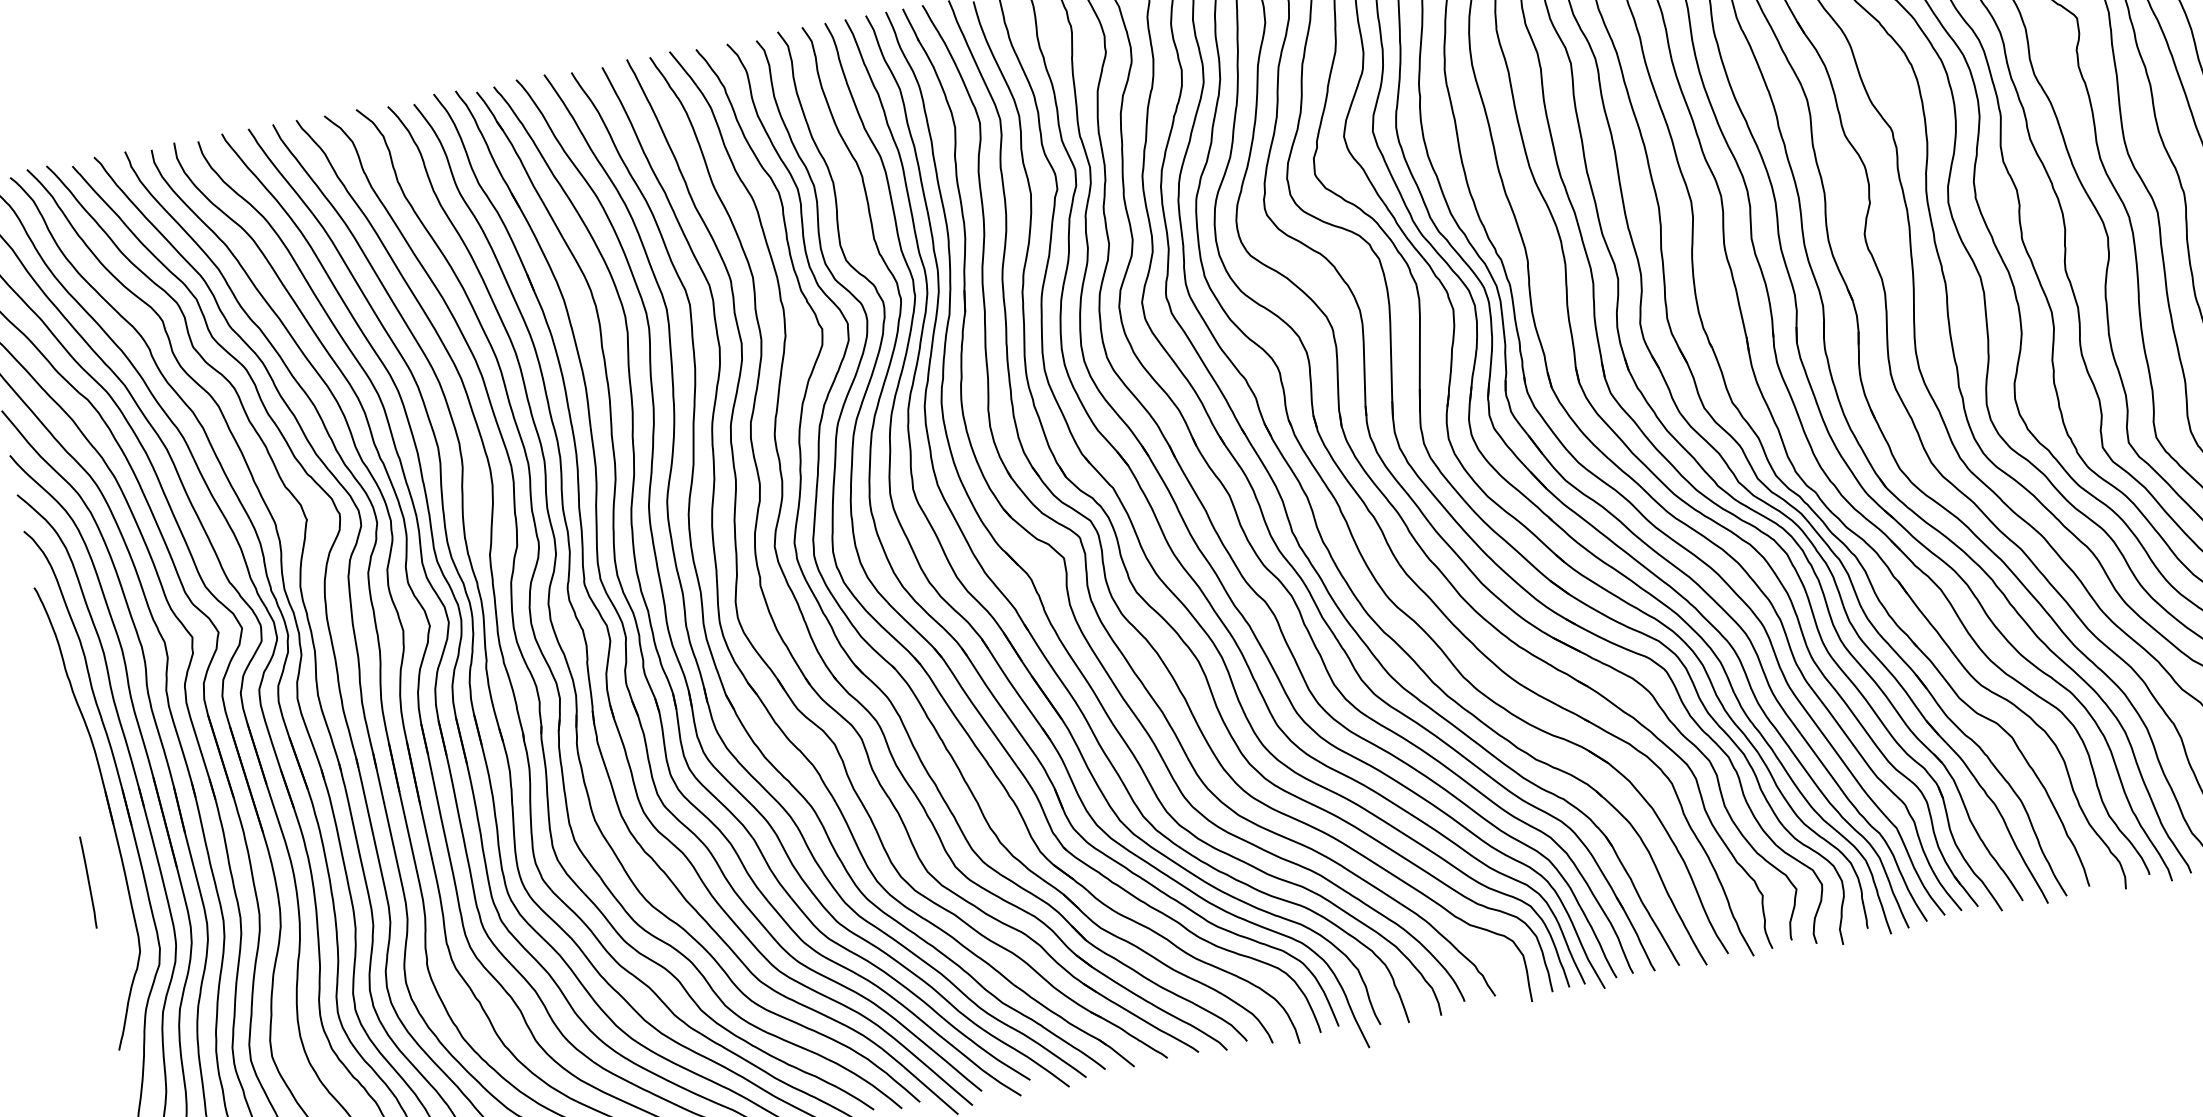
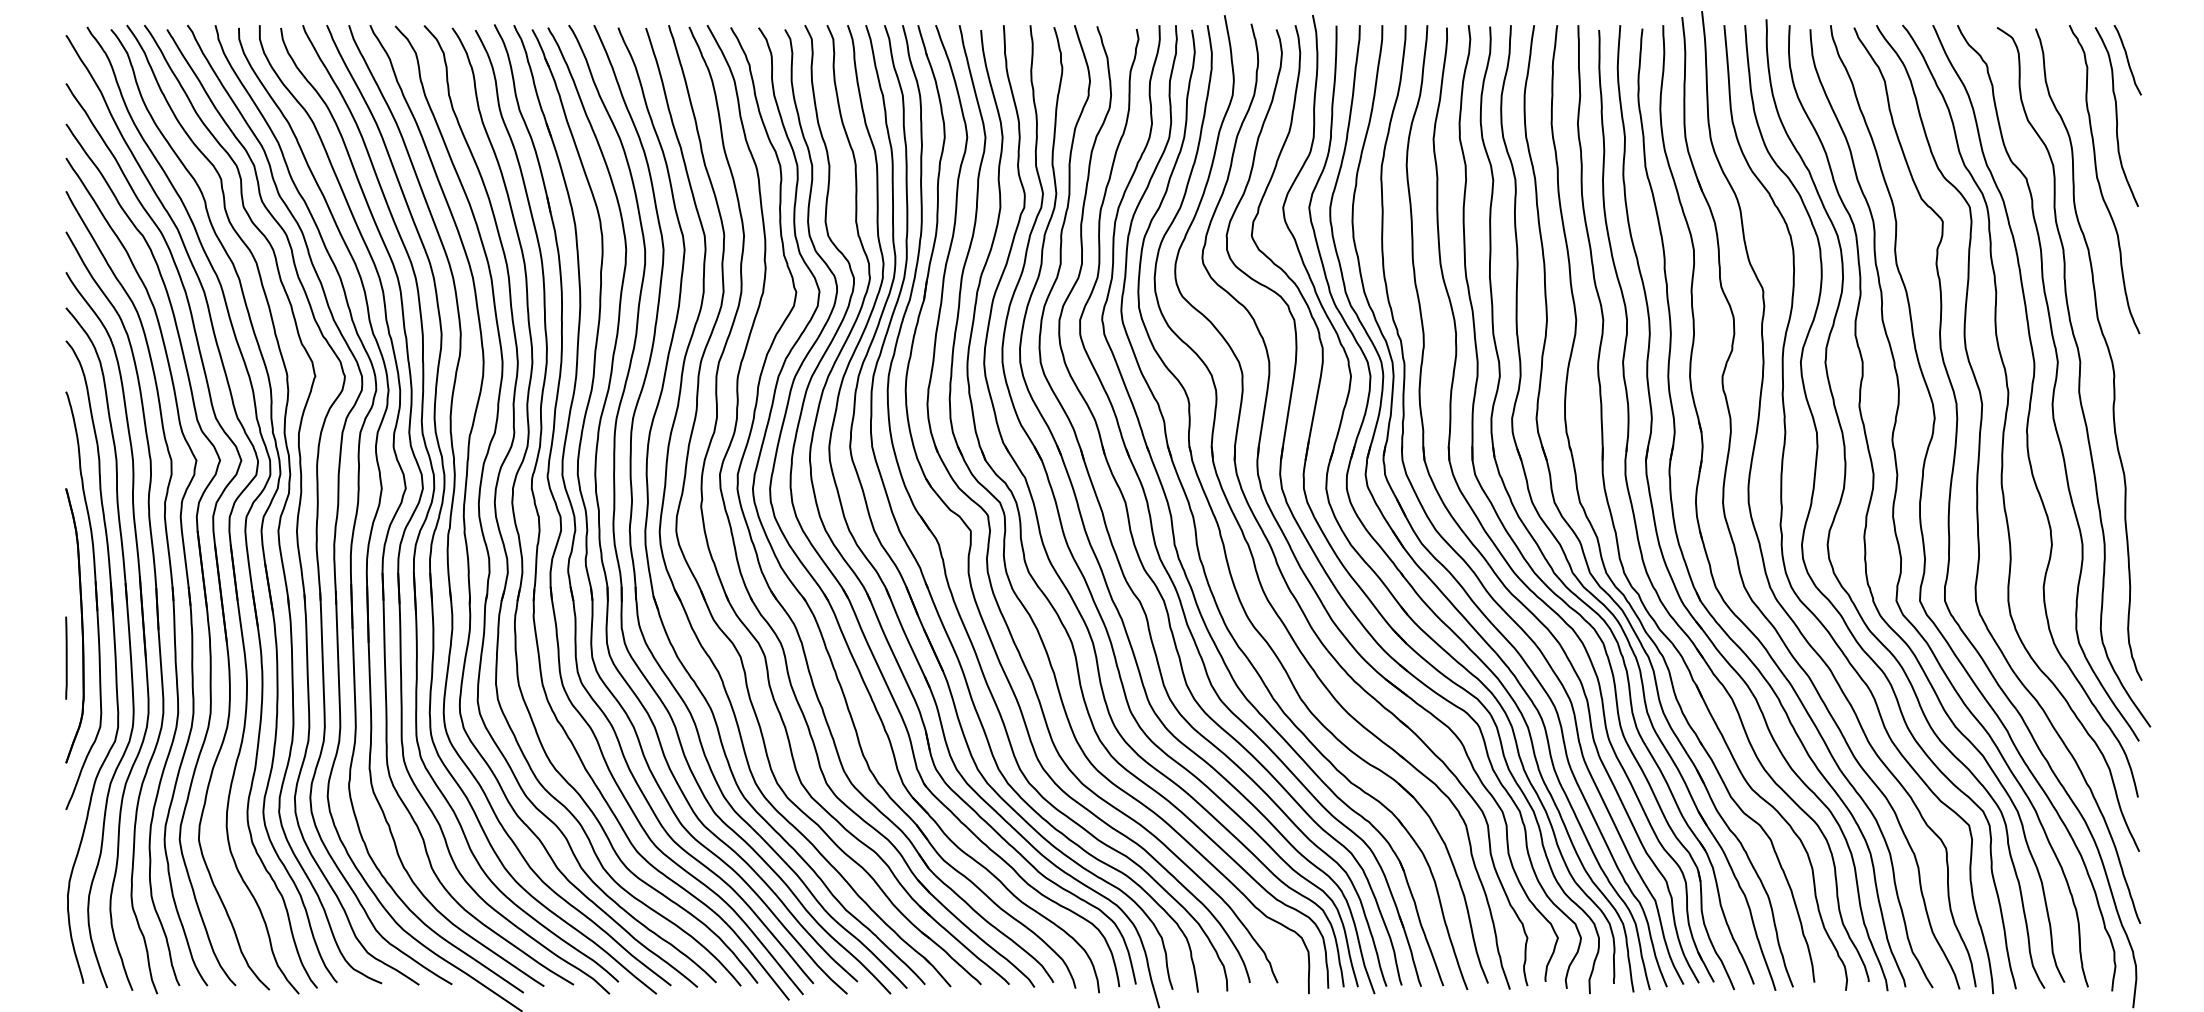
part: (98, 843) -> (81, 625), added

